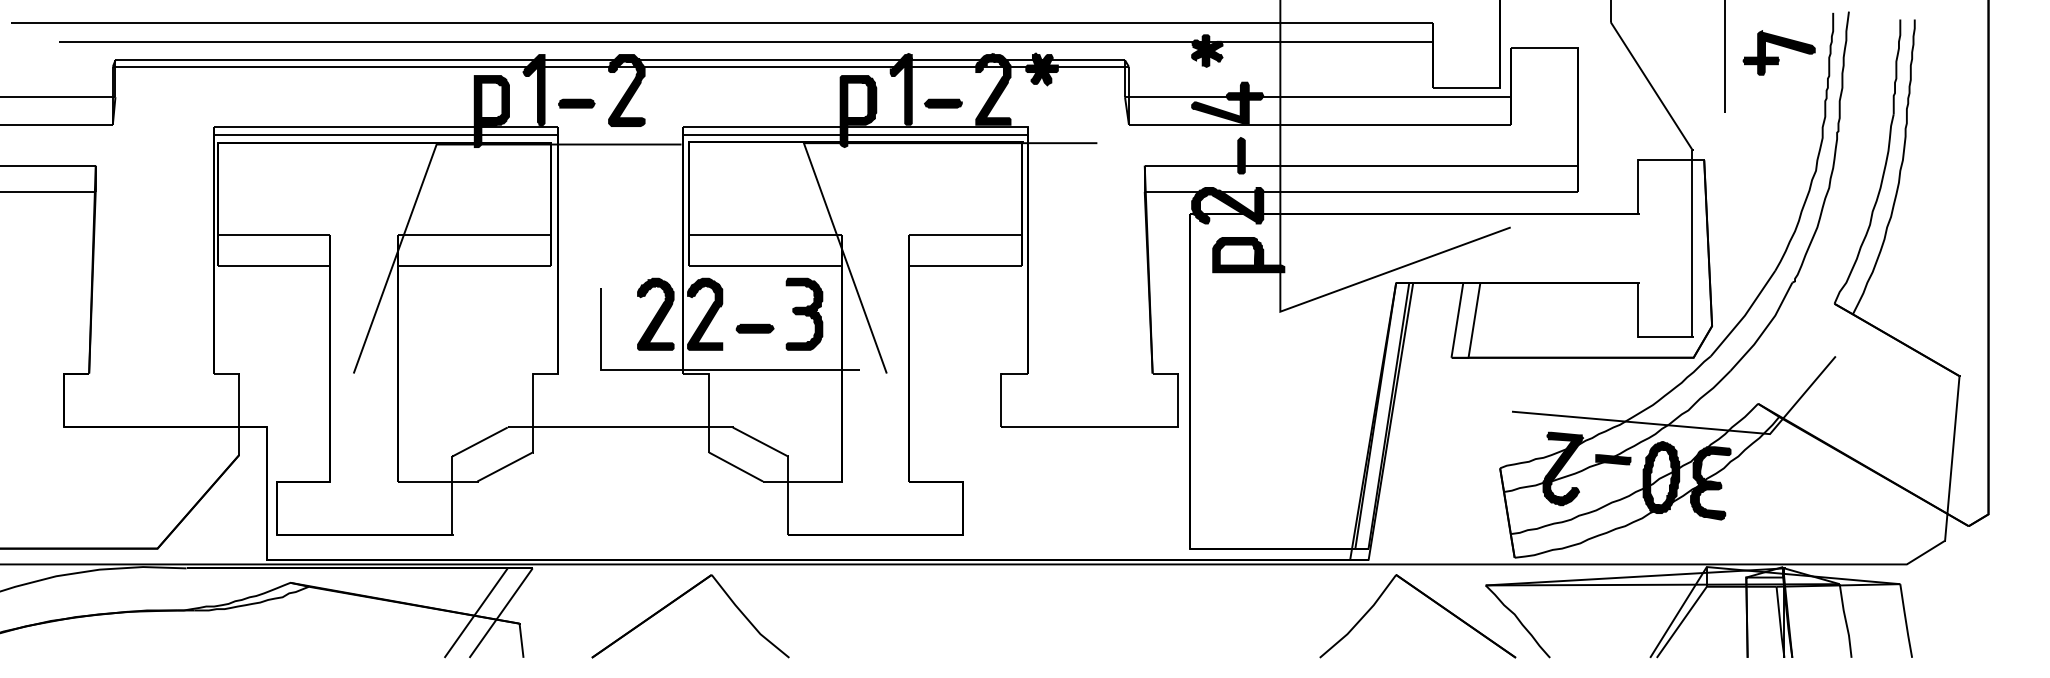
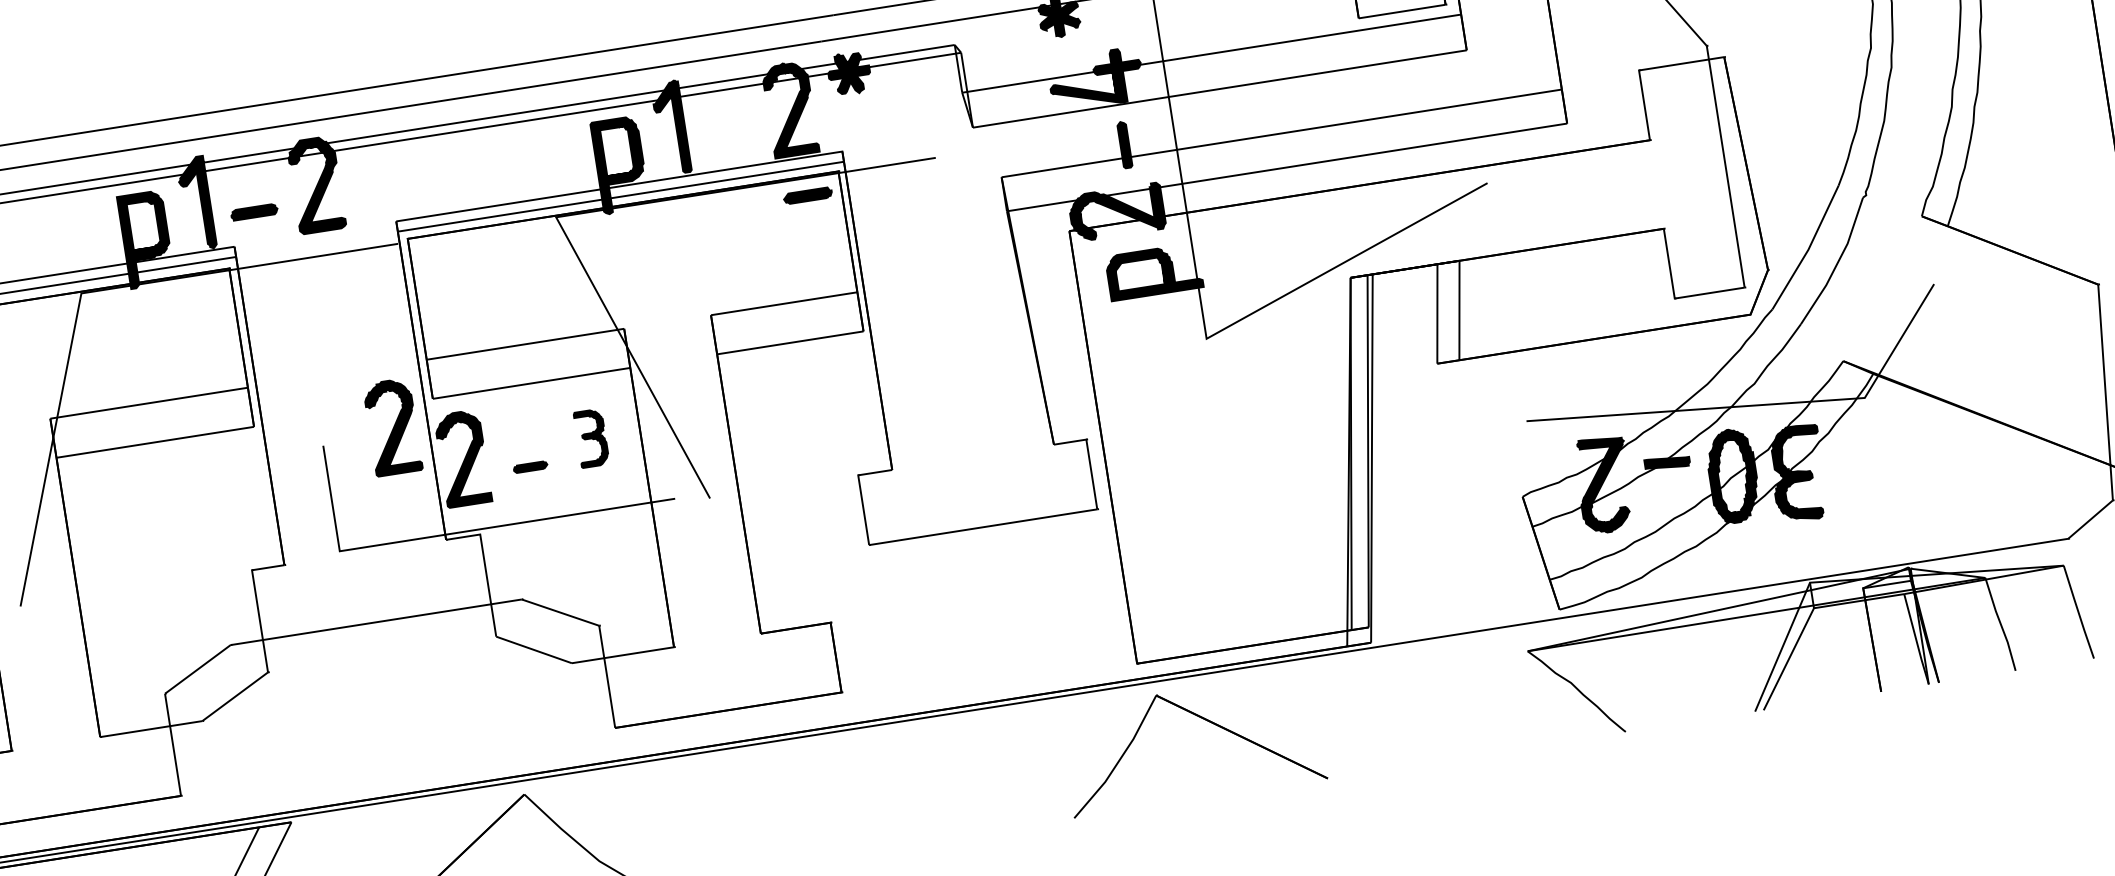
part: (943, 103) -> (808, 195), moved
part: (655, 313) -> (392, 426), moved
part: (804, 313) -> (591, 437), size x0.6
part: (754, 328) -> (529, 467), size x0.7
part: (1429, 599) -> (1204, 720), moved

